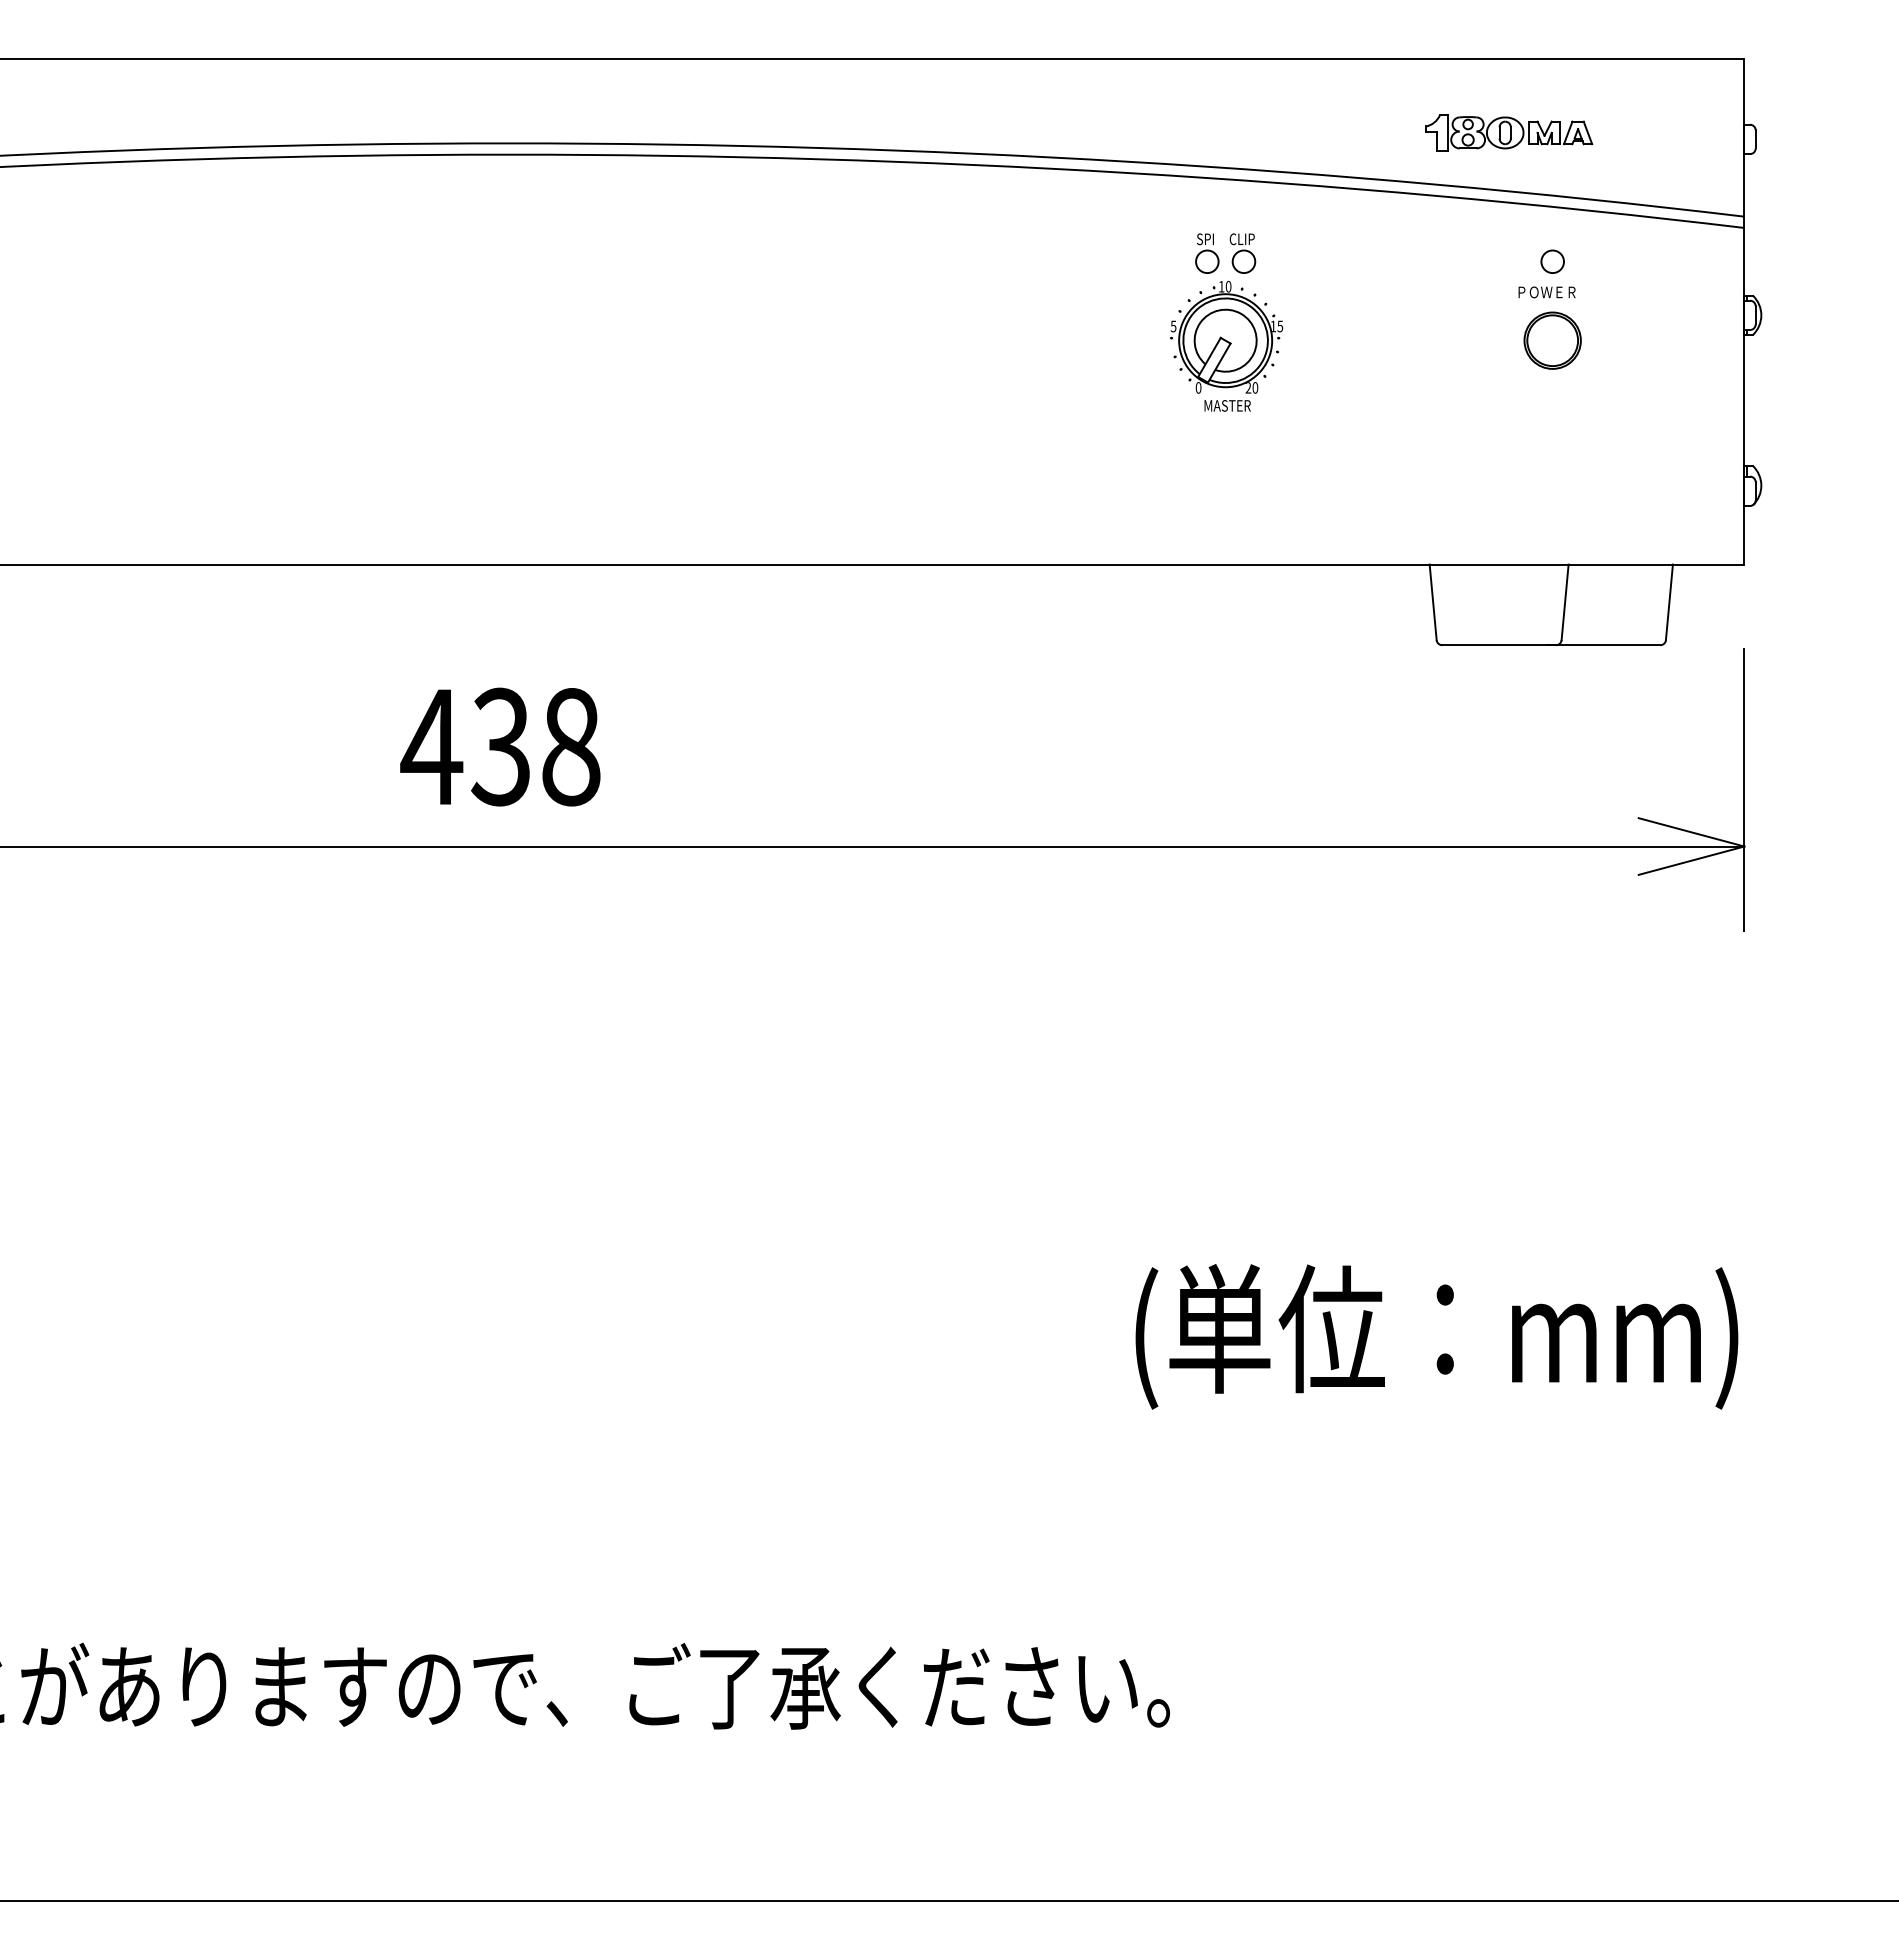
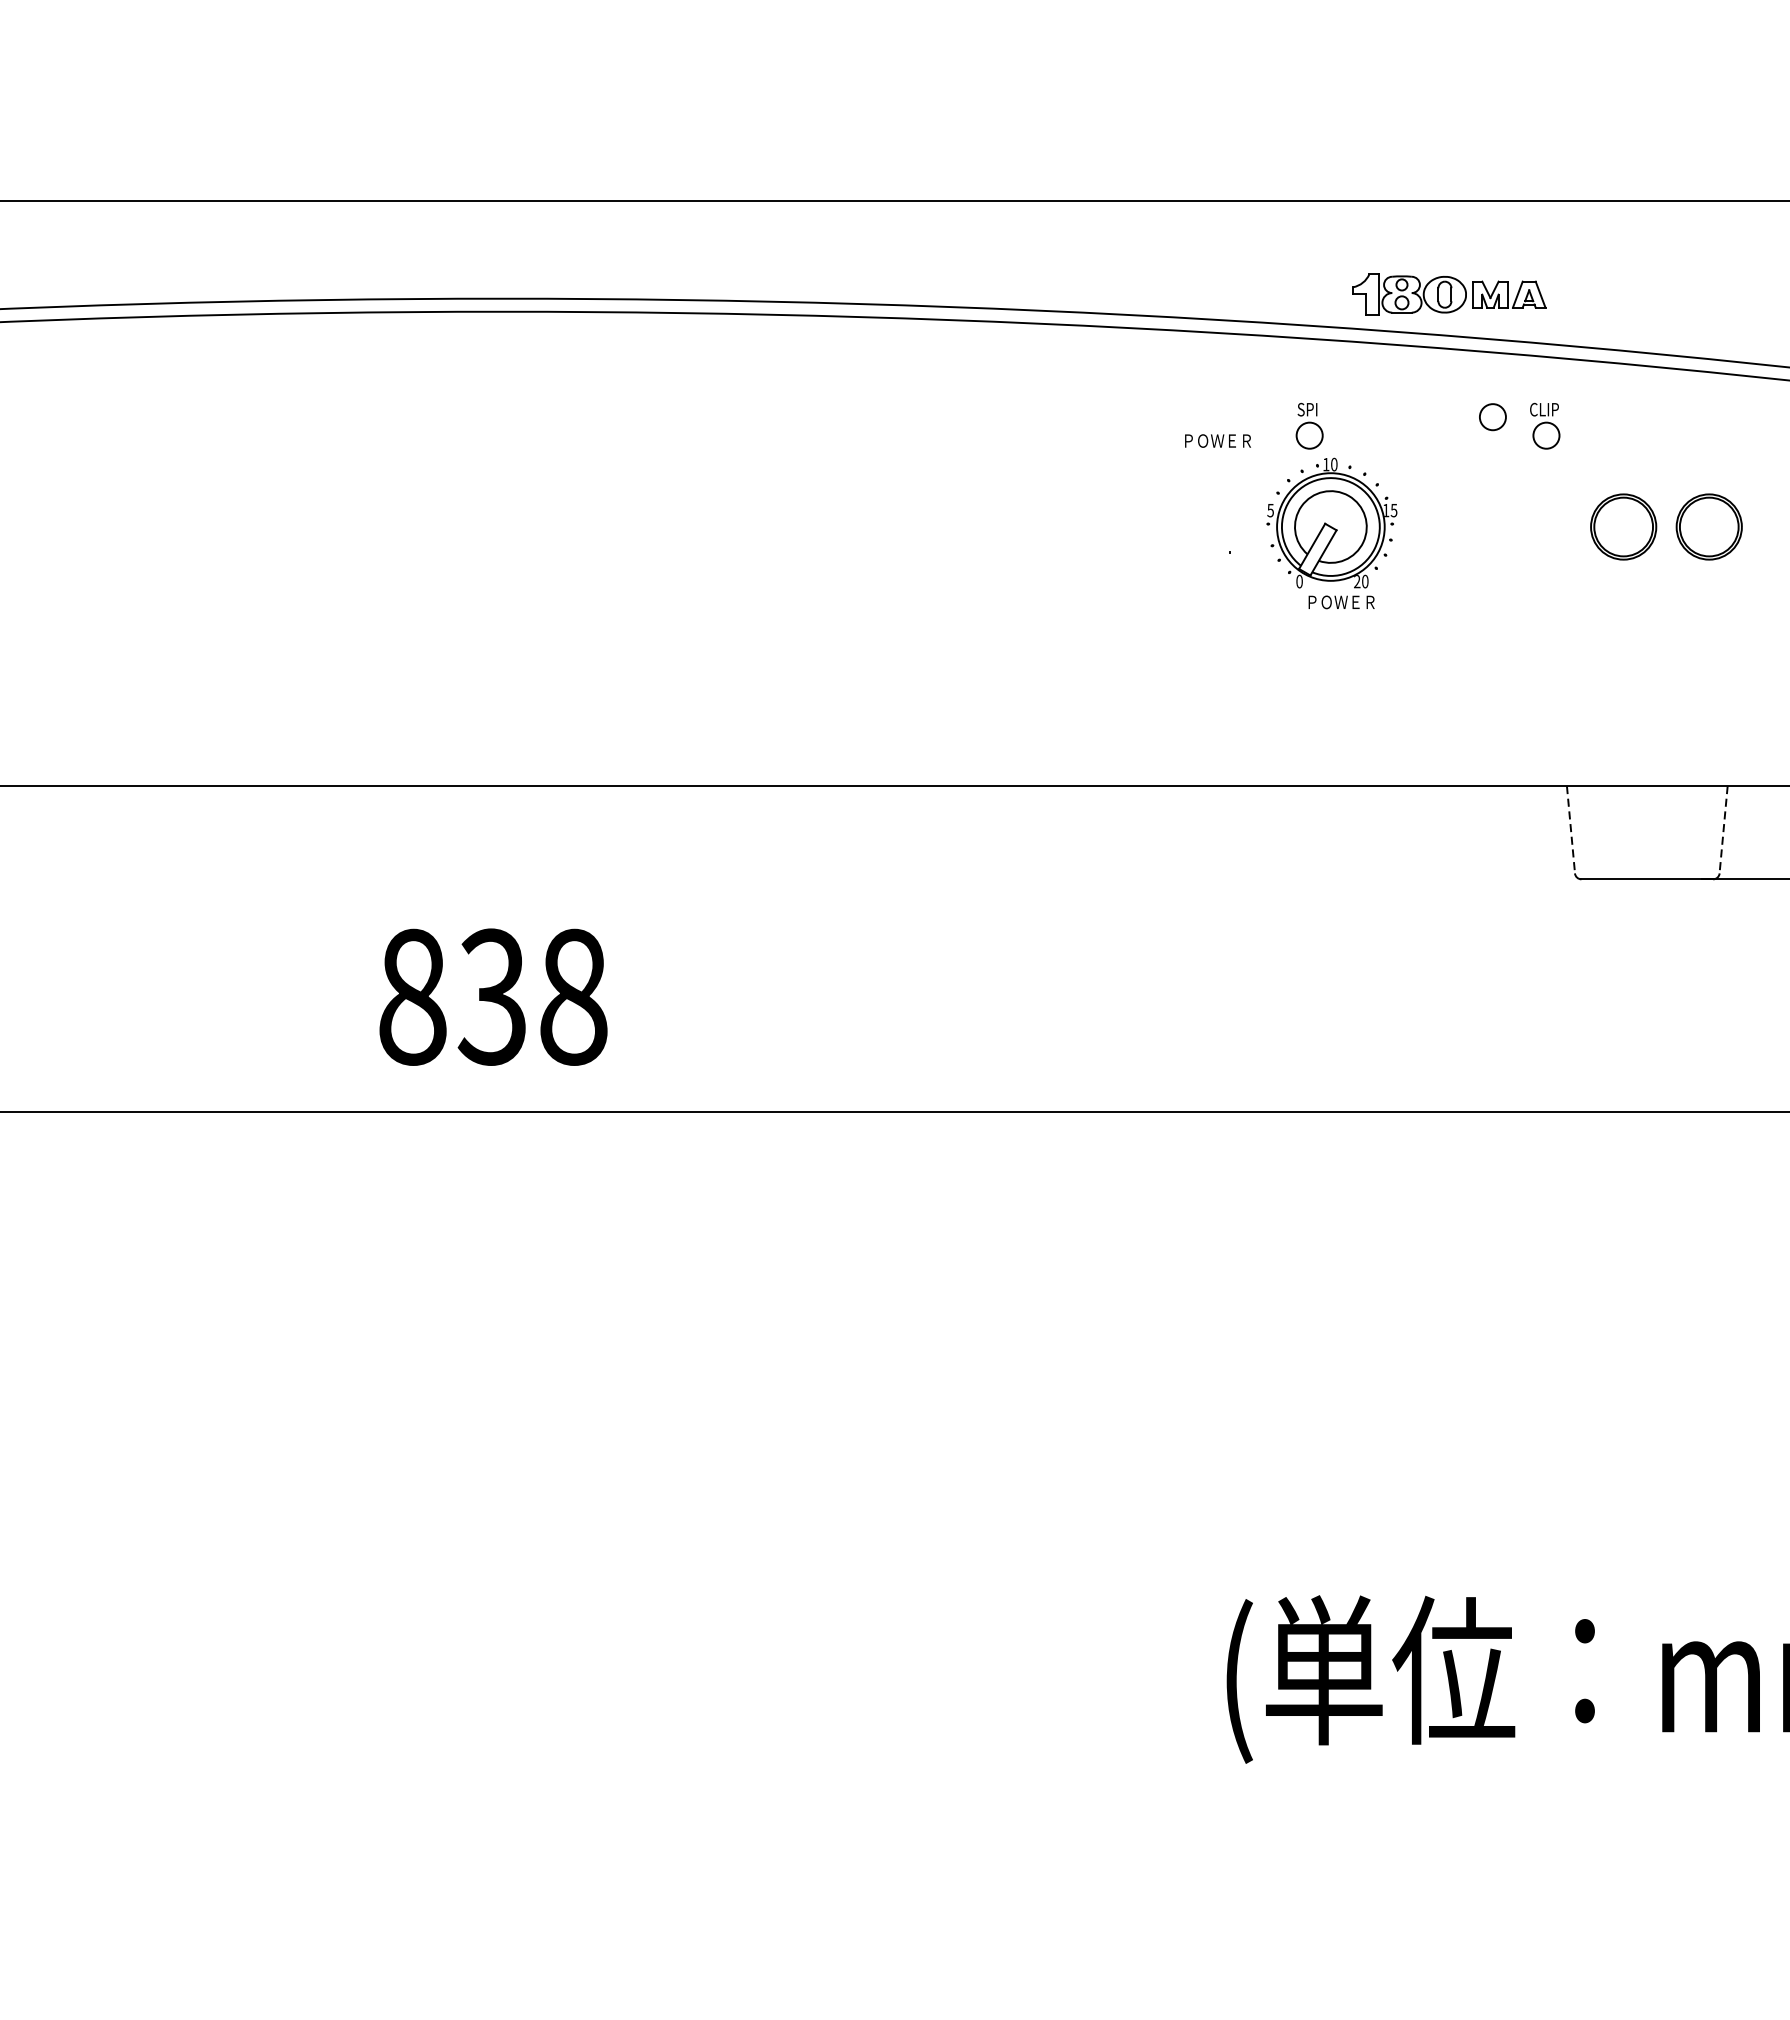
part: (1509, 132) -> (1449, 294), moved
part: (1242, 253) -> (1544, 426), moved
circle: (1552, 261) -> (1492, 416), moved
text: (1546, 292) -> (1217, 441), moved
part: (1478, 340) -> (1623, 526), added
text: (1233, 405) -> (1339, 601), MASTER -> ＰＯＷＥＲ
line: (1433, 602) -> (1571, 829), solid -> dashed
line: (1565, 602) -> (1724, 829), solid -> dashed
text: (431, 747) -> (412, 997), 438 -> 838

